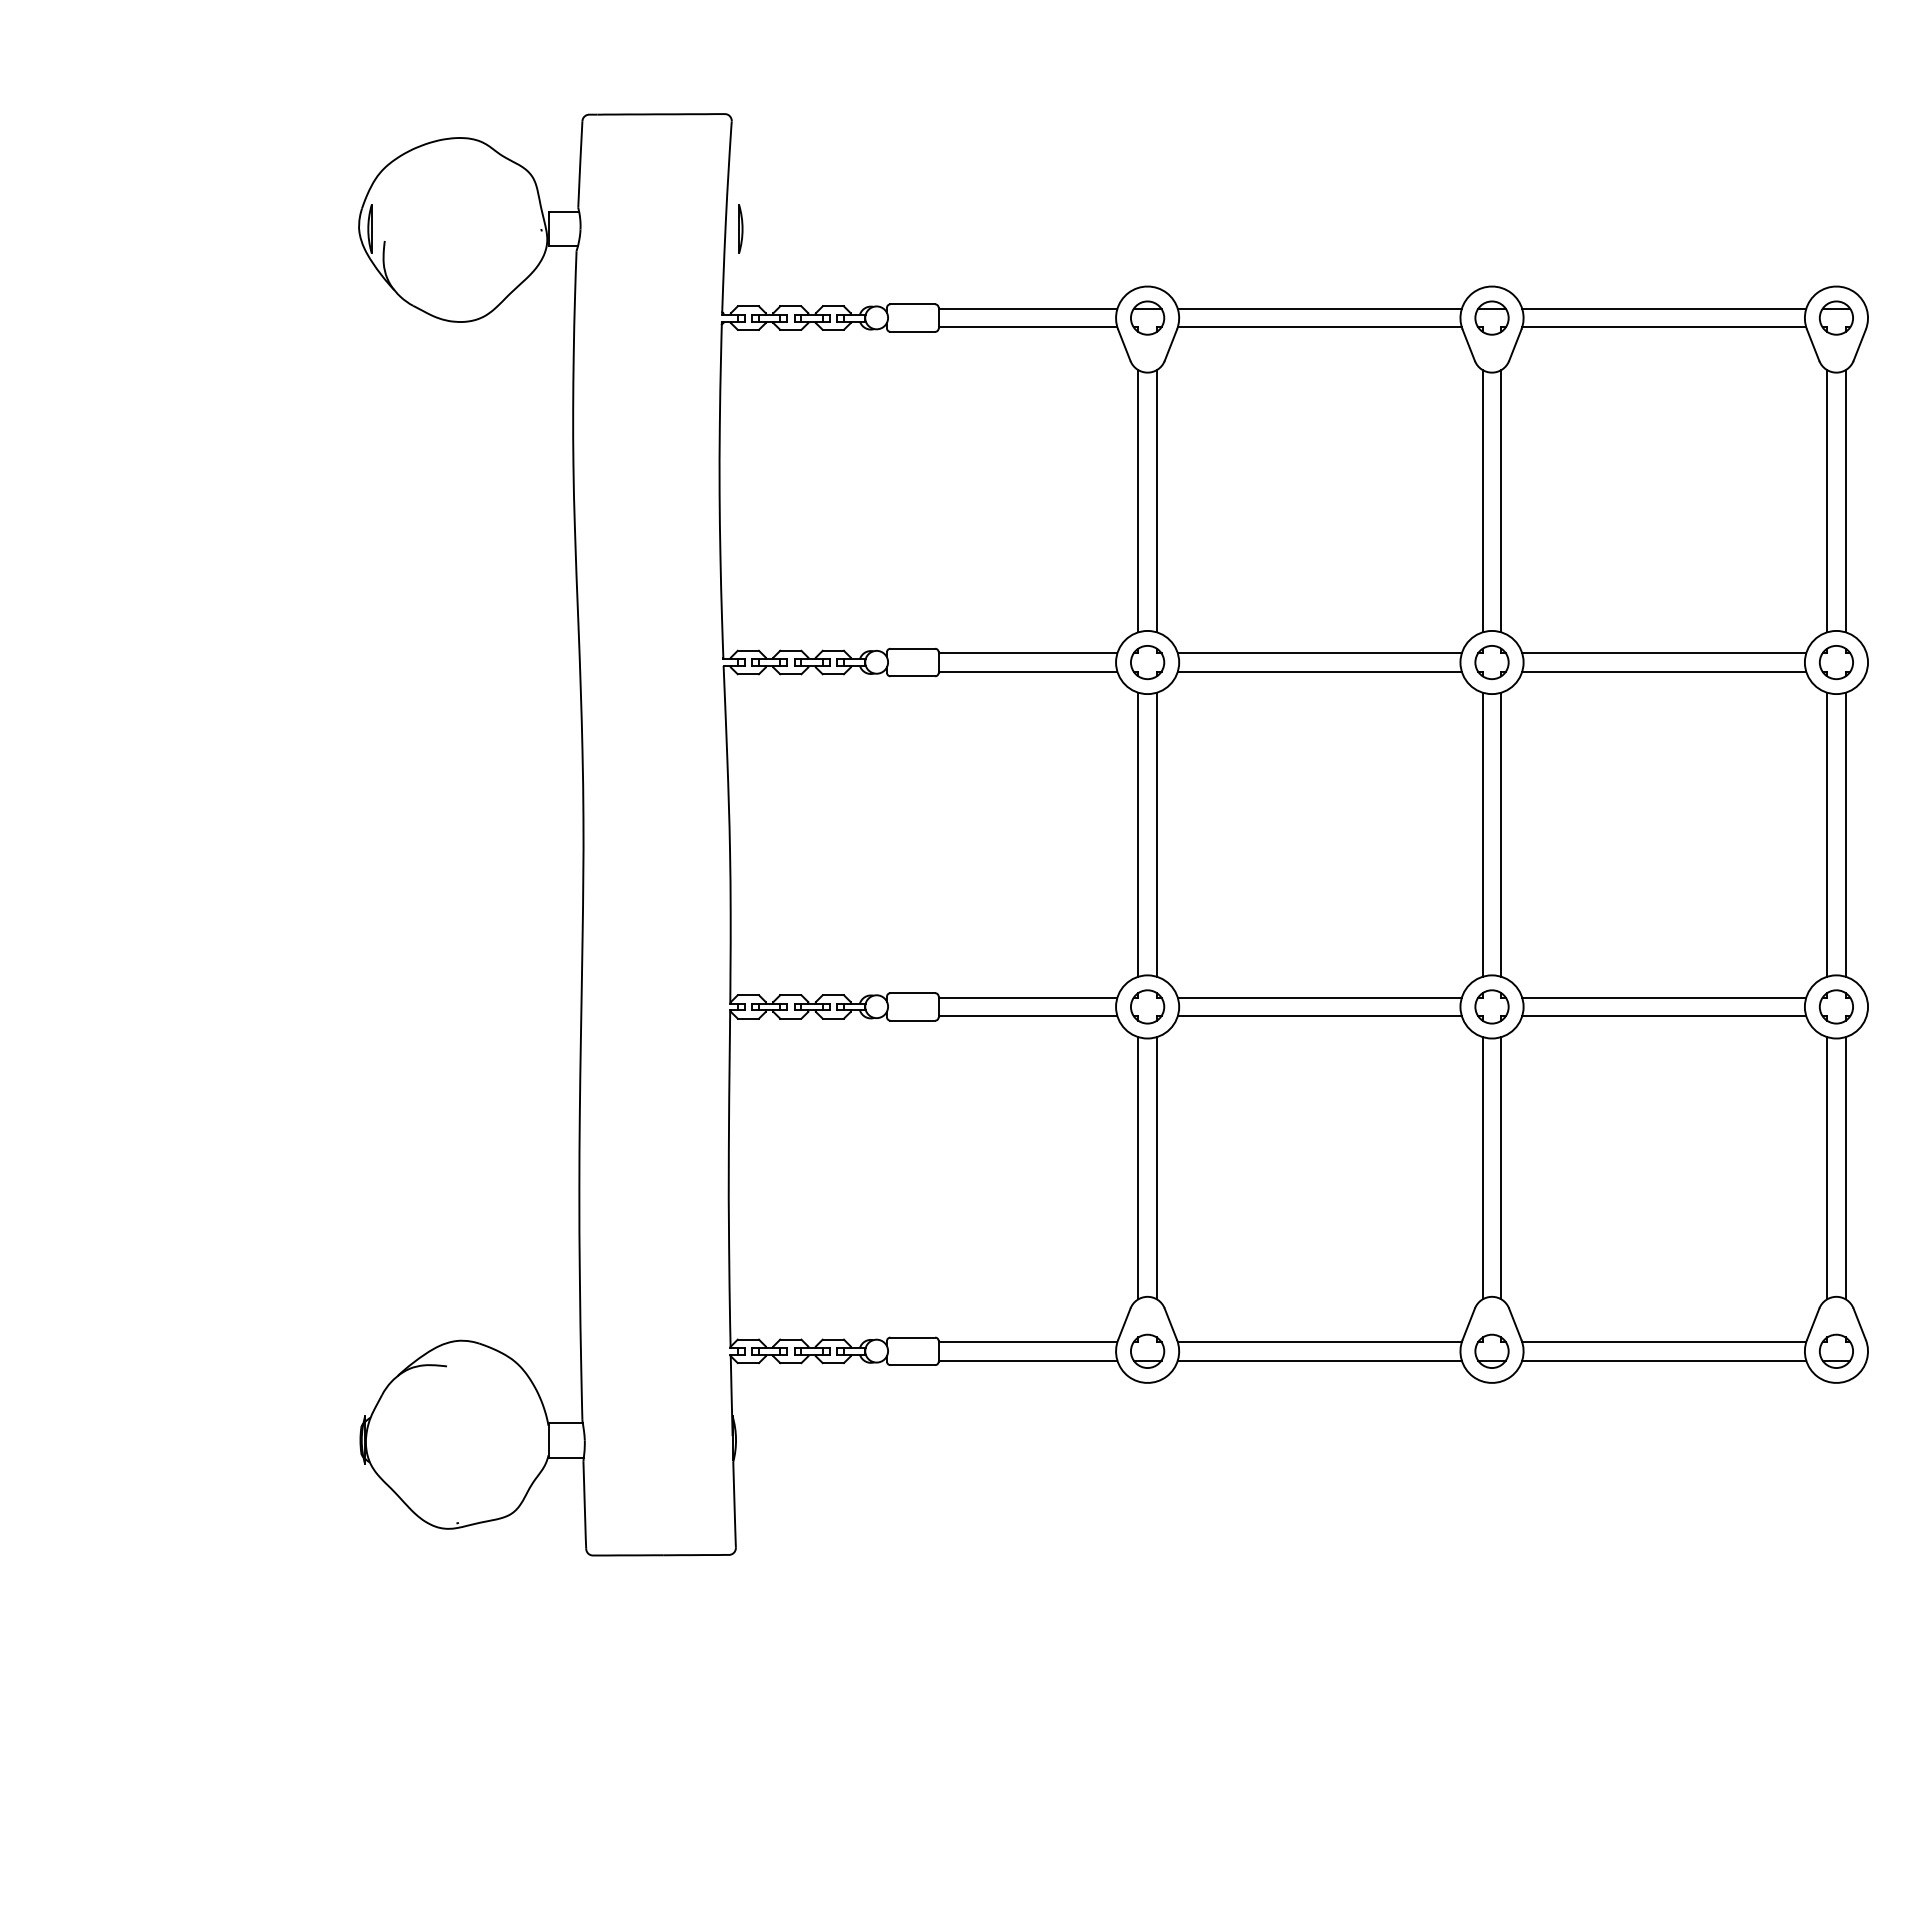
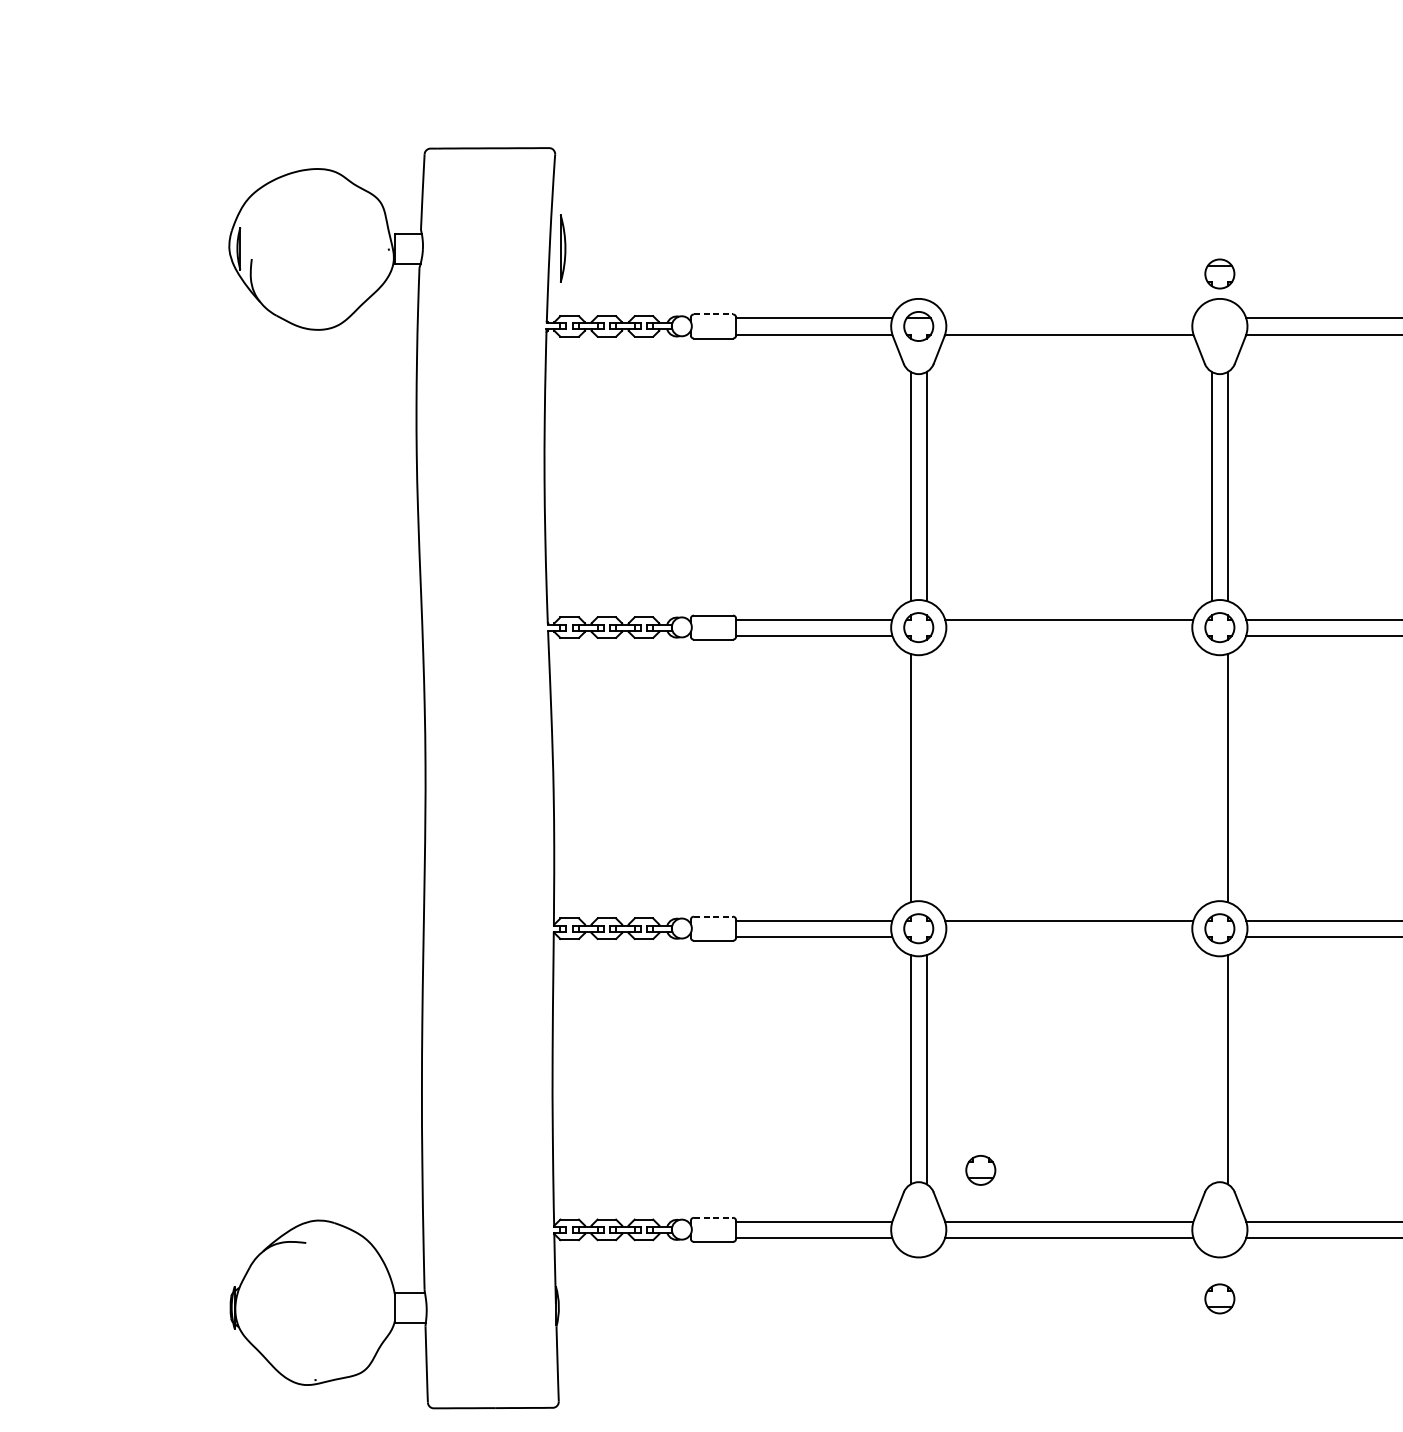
part: (740, 228) -> (562, 248), size x1.6
line: (913, 304) -> (714, 314), solid -> dashed
line: (1319, 308) -> (1069, 318), removed
part: (1491, 317) -> (1219, 273), moved
line: (1319, 671) -> (1069, 635), removed
line: (1156, 834) -> (926, 777), removed
line: (1482, 834) -> (1211, 777), removed
line: (913, 993) -> (714, 916), solid -> dashed
line: (1319, 1016) -> (1069, 937), removed
line: (1482, 1168) -> (1211, 1069), removed
line: (913, 1337) -> (714, 1217), solid -> dashed
part: (1147, 1350) -> (980, 1169), moved
part: (1491, 1350) -> (1219, 1298), moved

